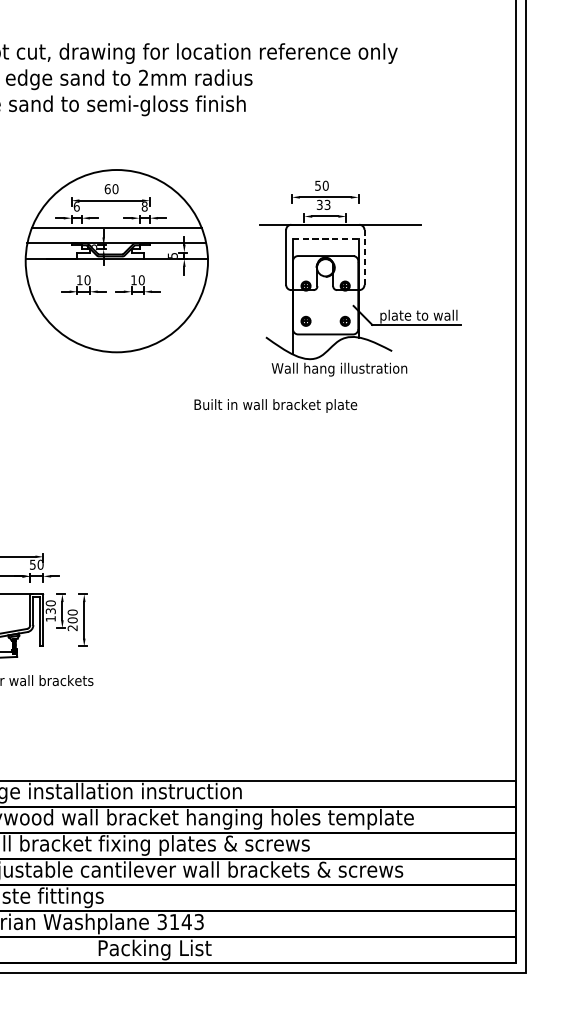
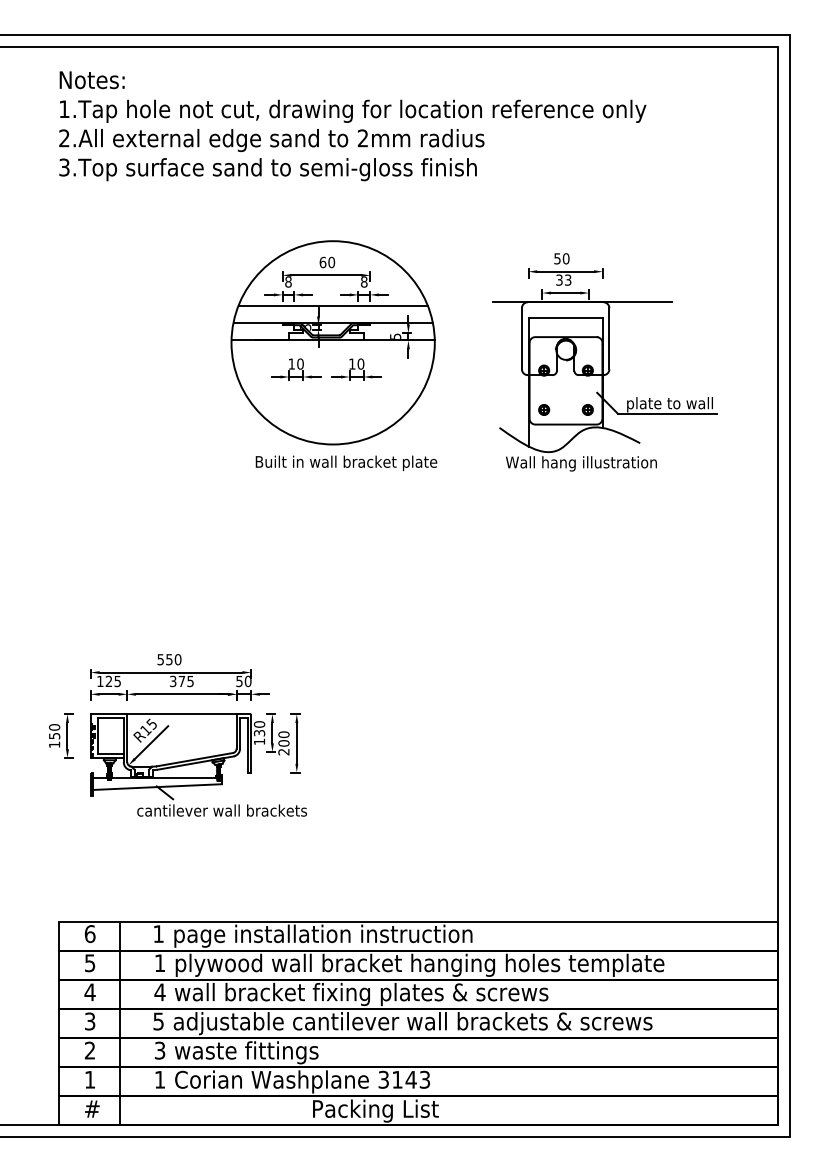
text: (76, 206) -> (288, 281), 6 -> 8
line: (326, 239) -> (566, 318), dashed -> solid
line: (364, 257) -> (609, 338), dashed -> solid
text: (275, 405) -> (346, 462), moved

